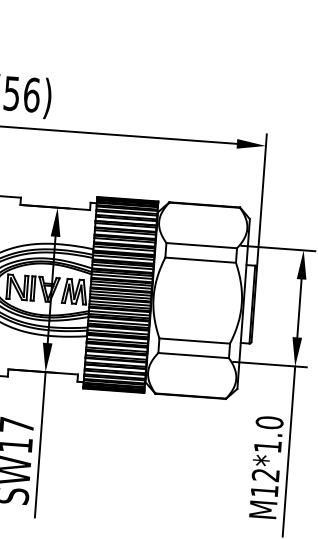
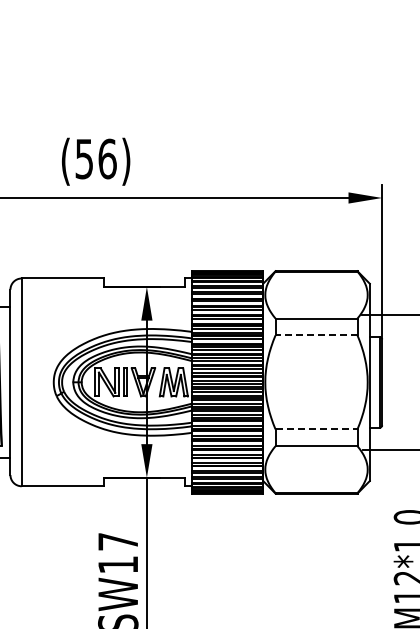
line: (200, 260) -> (316, 335), solid -> dashed
line: (194, 341) -> (316, 429), solid -> dashed

